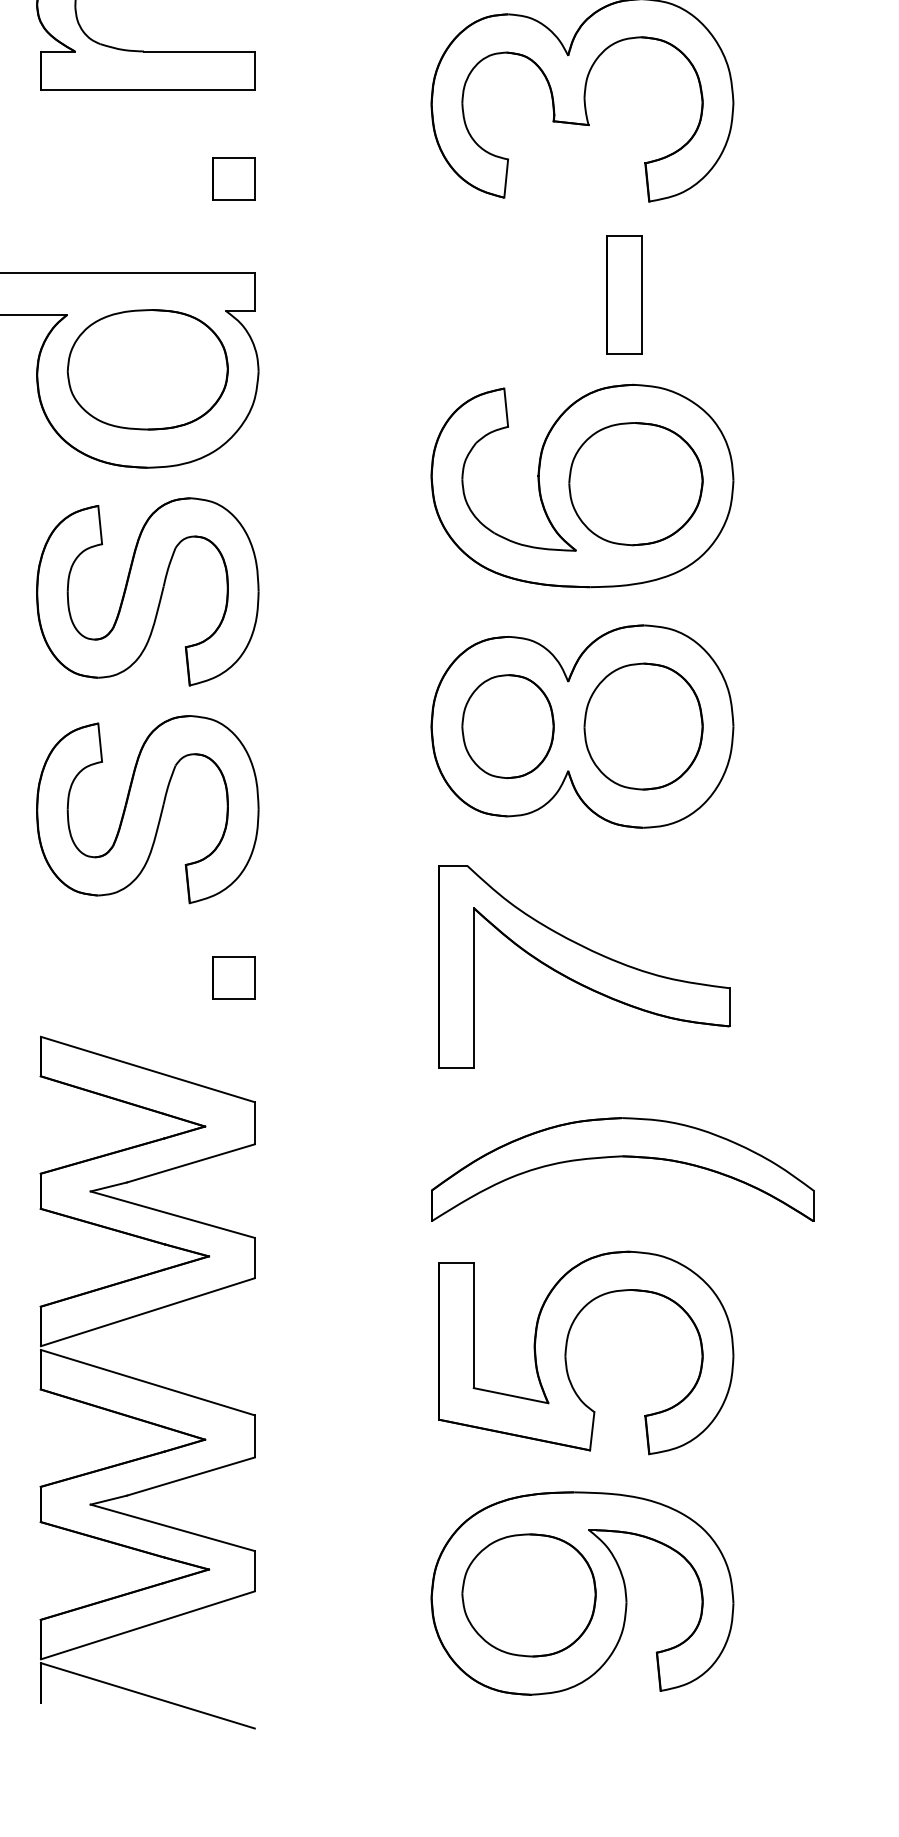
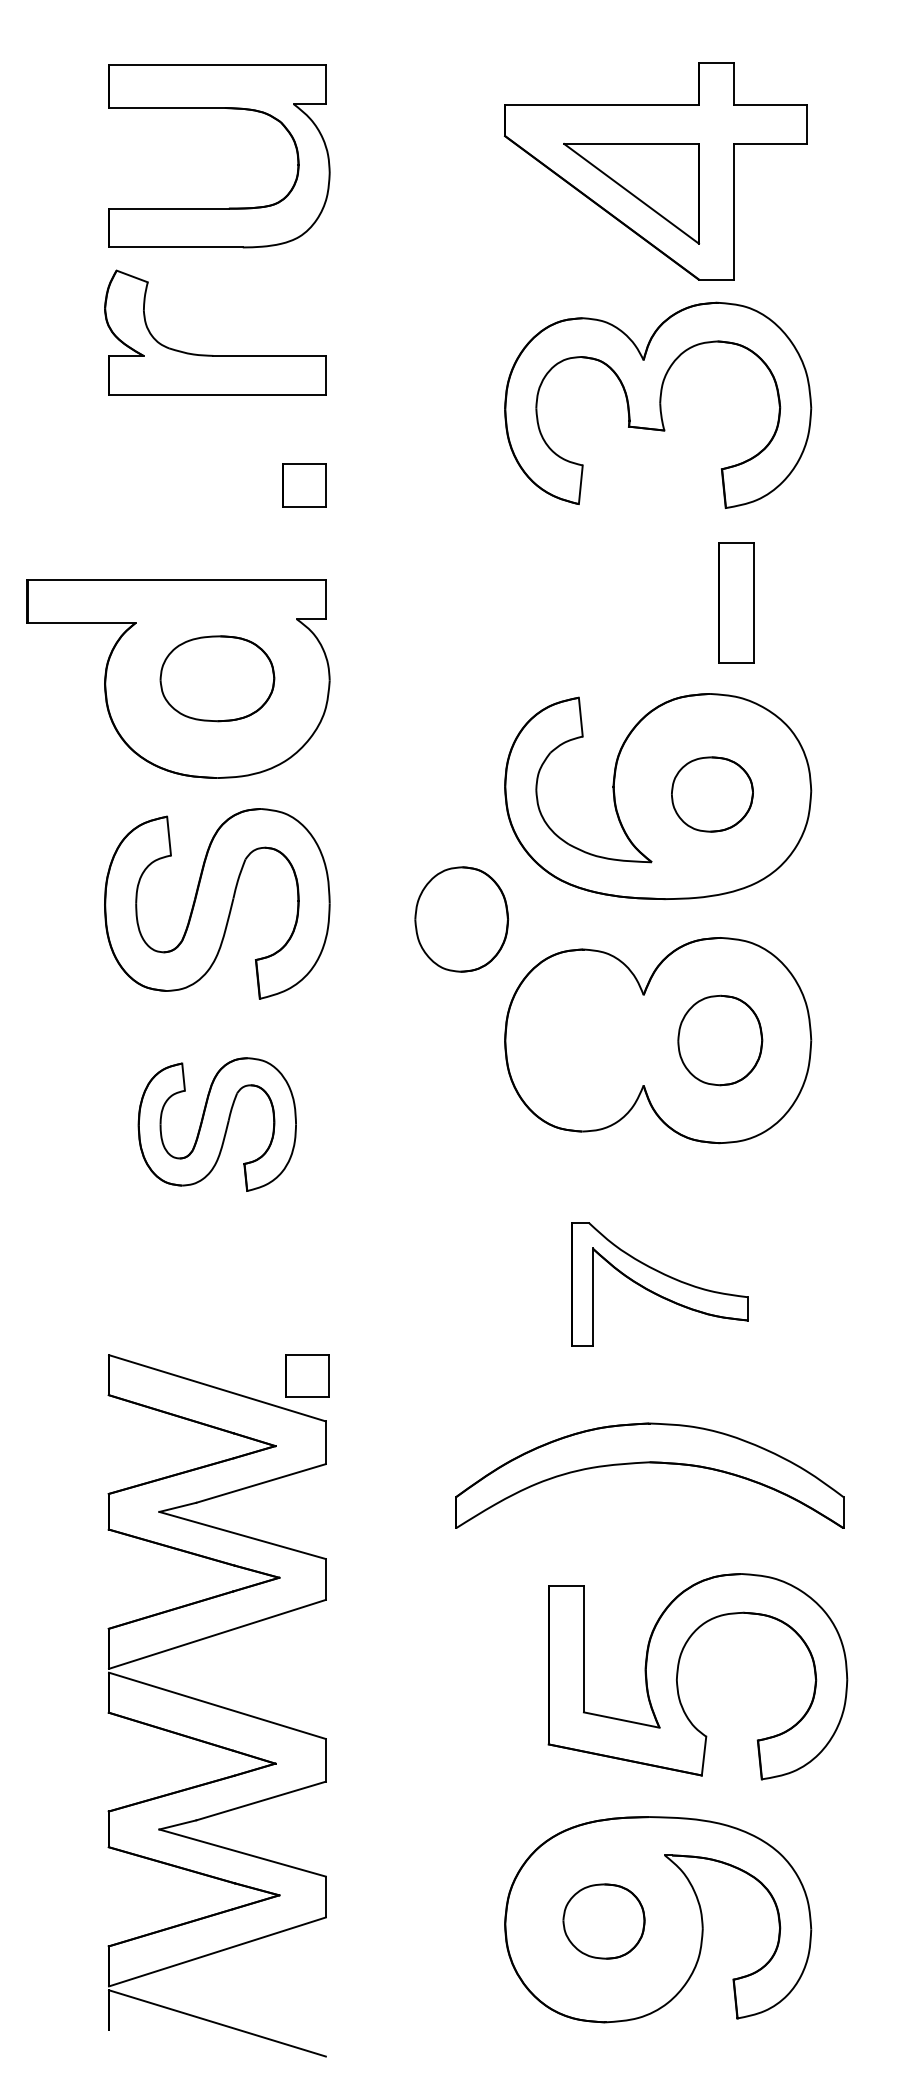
part: (624, 294) -> (736, 602), moved
part: (147, 369) -> (217, 678), size x0.7
part: (636, 484) -> (712, 794), size x0.6
part: (507, 726) -> (461, 919), moved
part: (643, 726) -> (720, 1040), size x0.7
part: (147, 809) -> (217, 1124), size x0.7
part: (583, 967) -> (659, 1284), size x0.6
part: (233, 977) -> (307, 1375), moved
part: (622, 1157) -> (649, 1463), moved
part: (567, 1350) -> (678, 1674), moved
part: (528, 1595) -> (603, 1921), size x0.6

